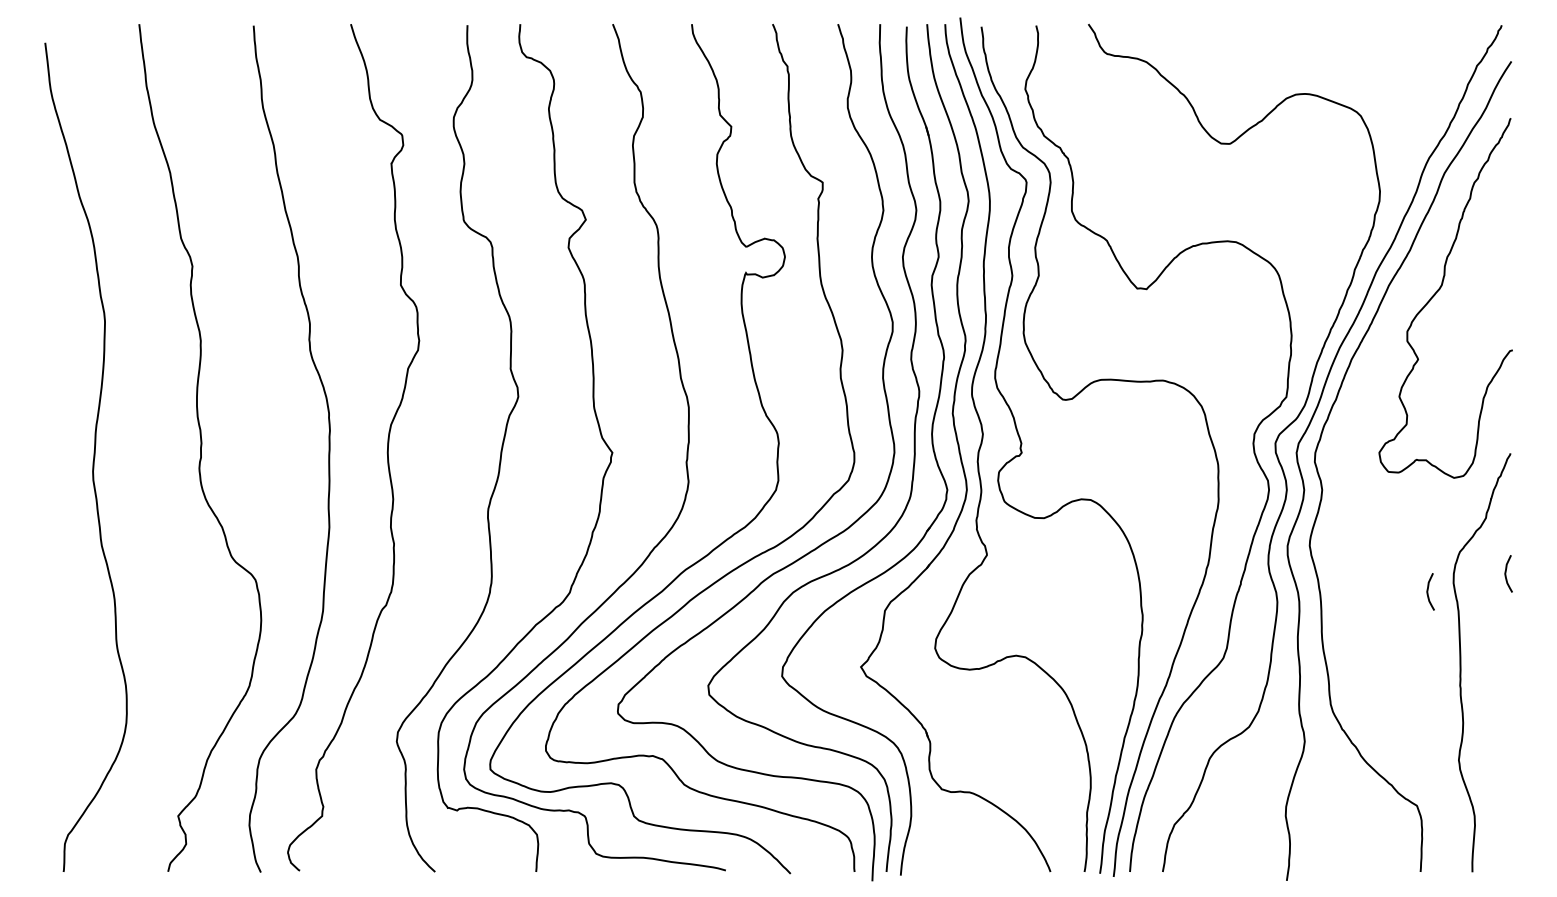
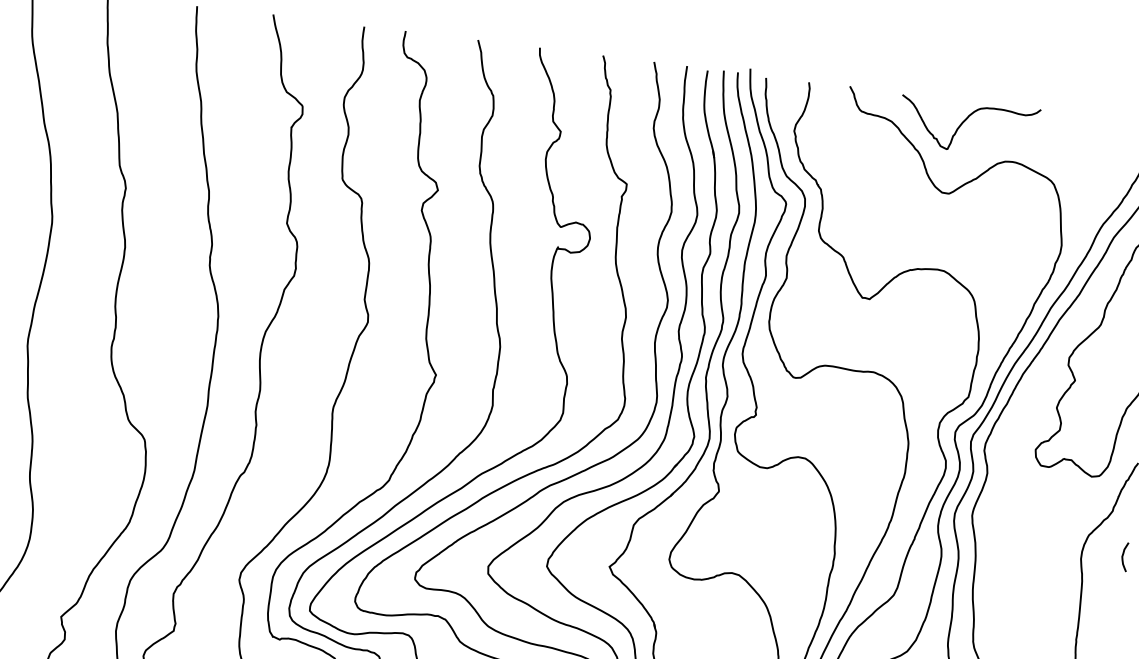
curve: (1237, 52) -> (963, 122), added
curve: (1428, 591) -> (1060, 563), removed

